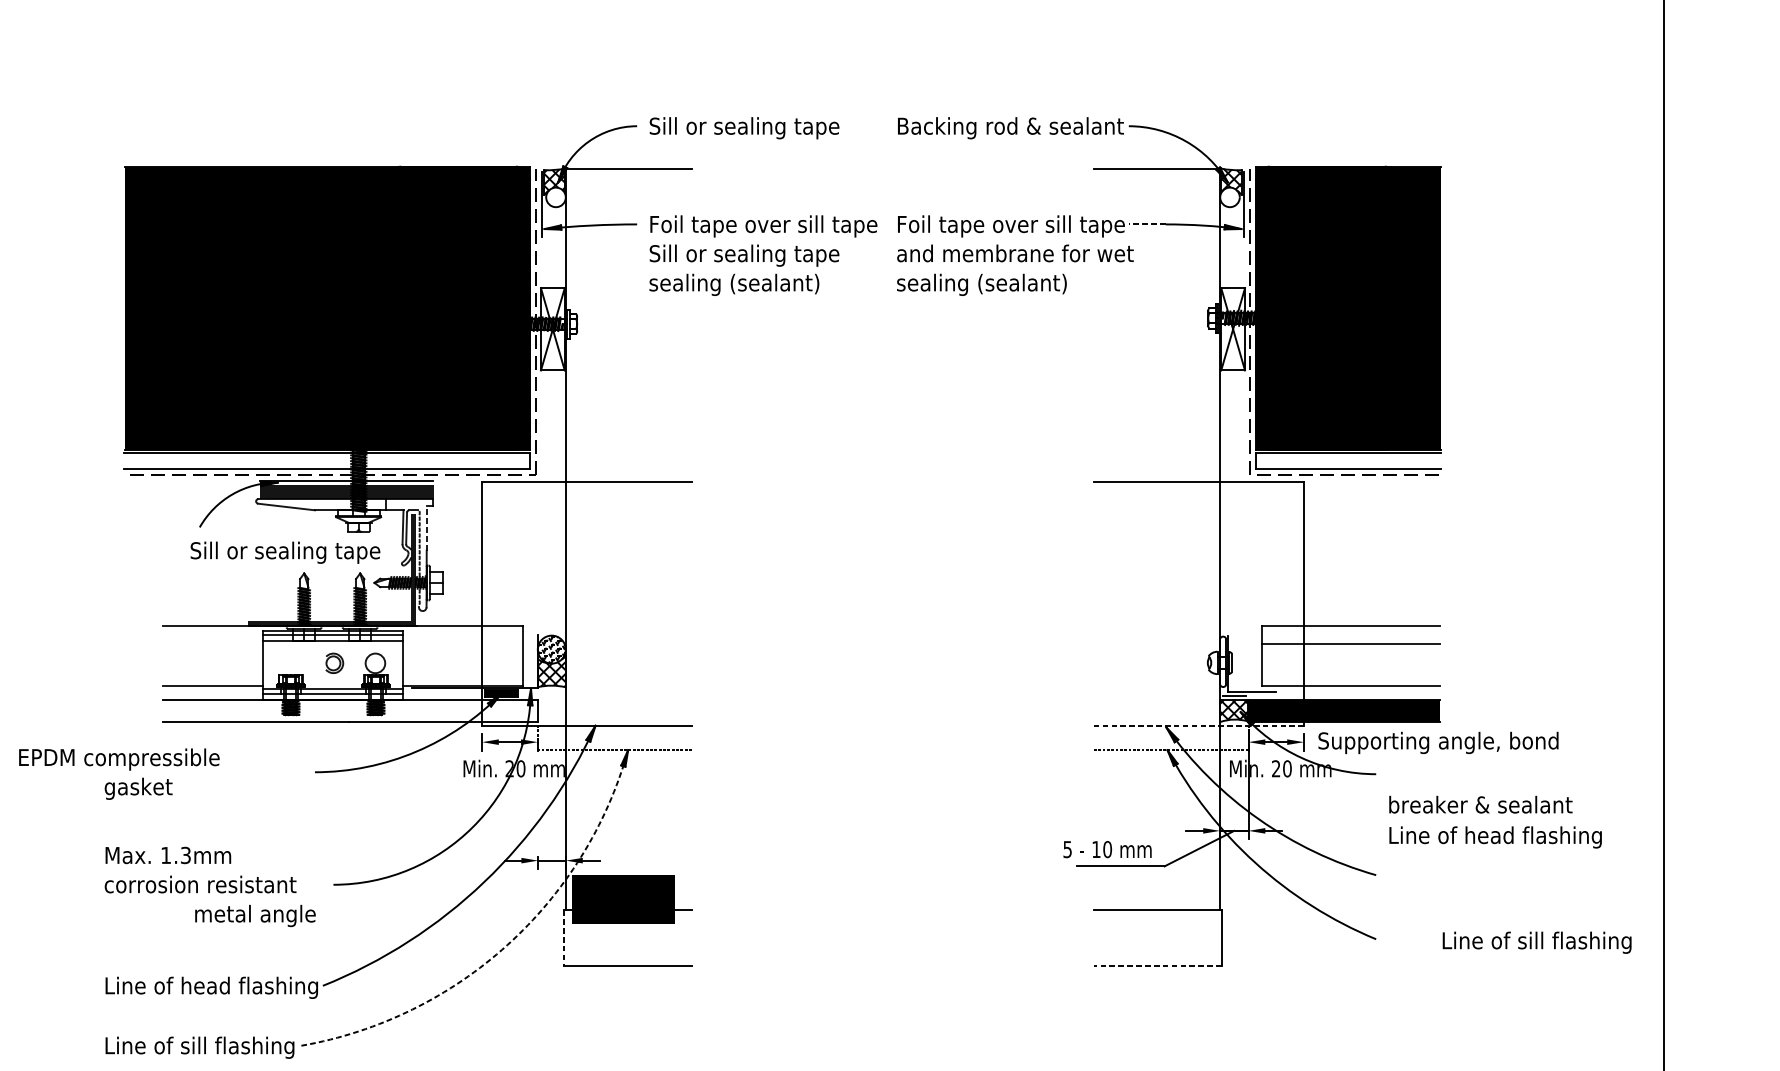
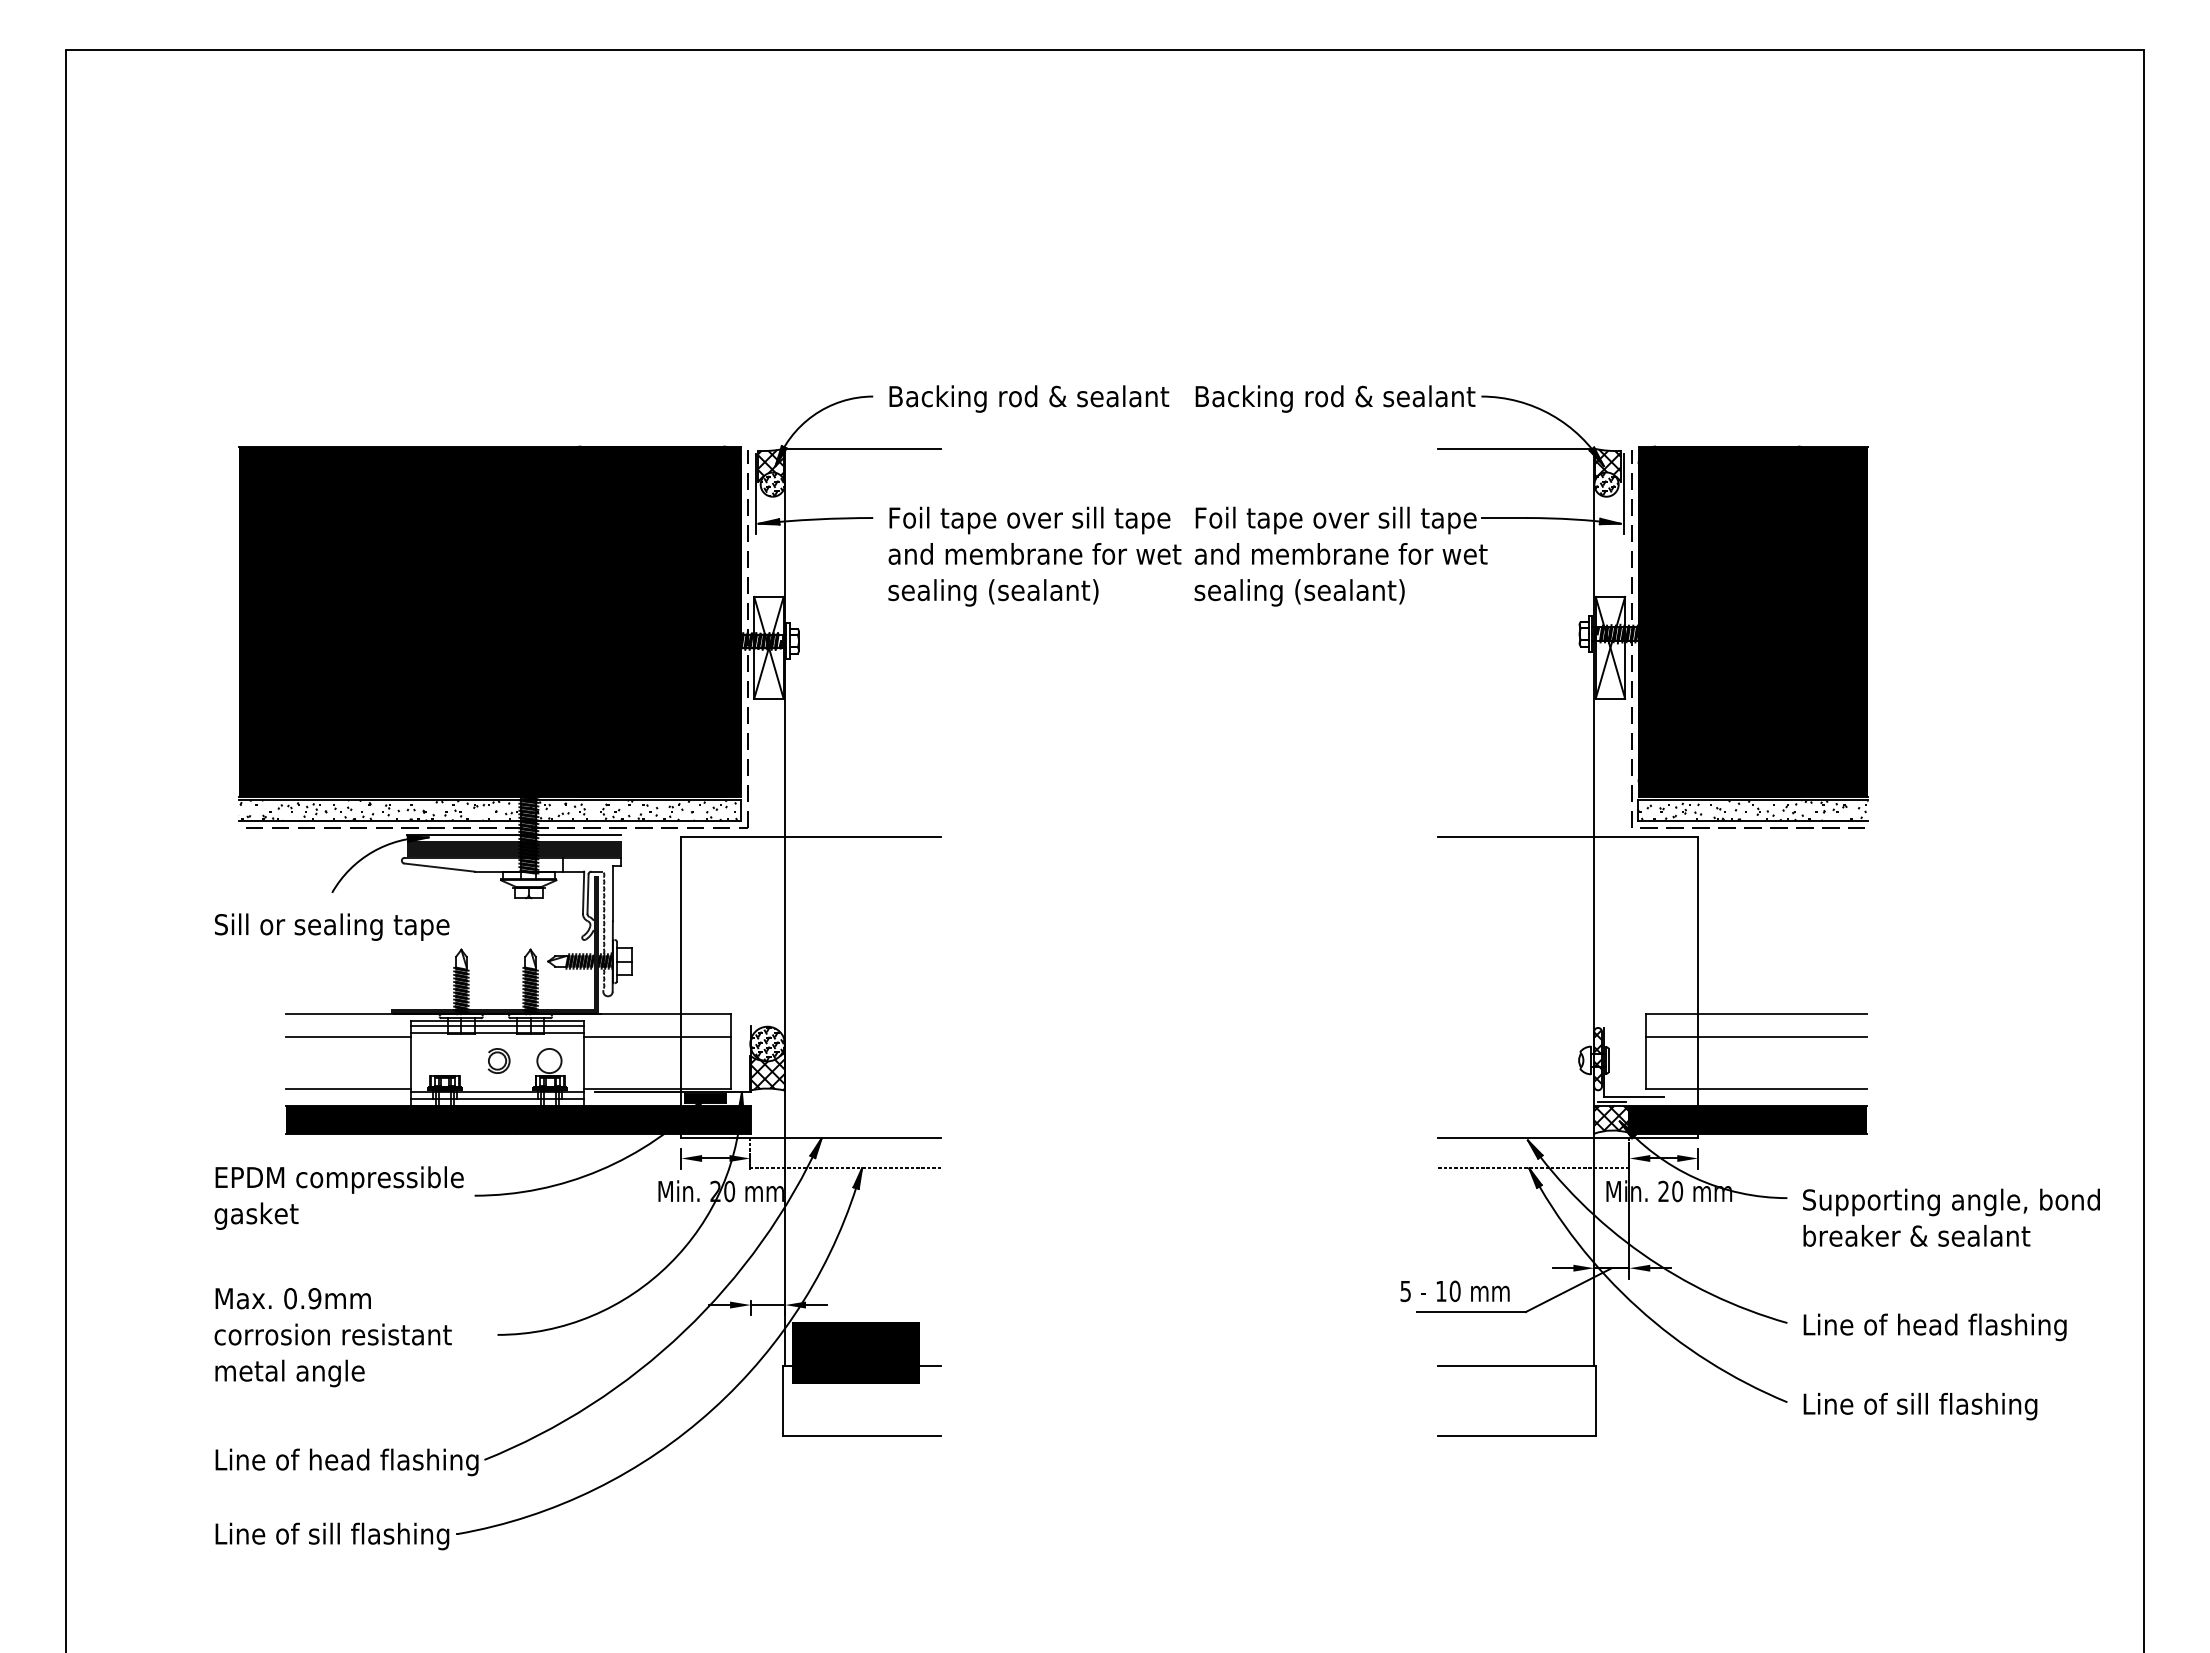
text: (762, 127) -> (1028, 398), Sill or sealing tape -> Backing rod & sealant
hatch: (1229, 196) -> (1606, 483), added
hatch: (555, 197) -> (772, 484), added
line: (1147, 224) -> (1504, 518), dashed -> solid
text: (767, 255) -> (1034, 556), Sill or sealing tape -> and membrane for wet
hatch: (325, 460) -> (487, 810), added
hatch: (1347, 460) -> (1752, 810), added
line: (426, 527) -> (612, 893), dashed -> solid
text: (285, 552) -> (332, 926), moved
line: (212, 643) -> (348, 1036), added
line: (462, 643) -> (657, 1036), added
hatch: (1223, 660) -> (1598, 1057), added
fill: (350, 710) -> (518, 1119), added
line: (1199, 726) -> (1568, 1138), dashed -> solid
text: (1438, 742) -> (1951, 1202), moved
text: (119, 759) -> (339, 1179), moved
text: (1495, 837) -> (1934, 1327), moved
text: (175, 855) -> (302, 1298), 1.3mm -> 0.9mm
text: (255, 915) -> (289, 1373), moved
line: (564, 937) -> (783, 1400), dashed -> solid
text: (1537, 942) -> (1920, 1406), moved
arc: (507, 945) -> (712, 1409), dashed -> solid
line: (1158, 966) -> (1517, 1435), dashed -> solid

